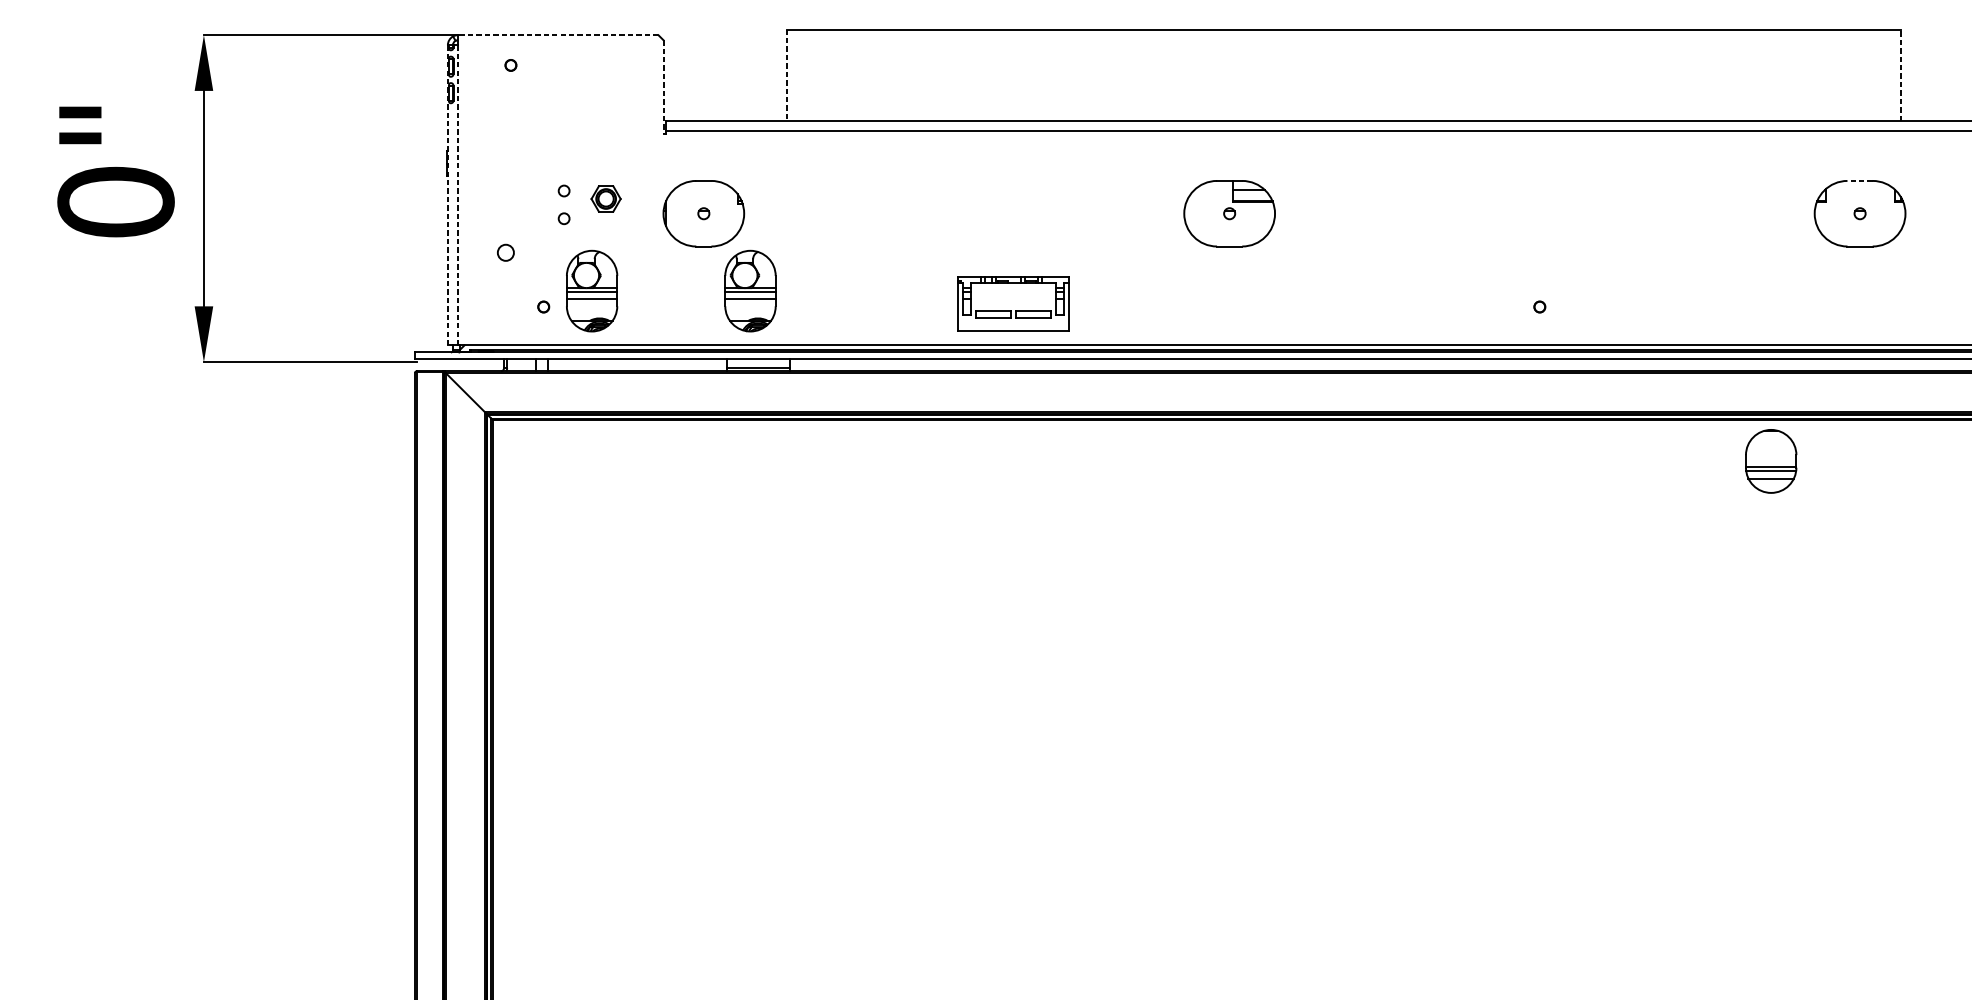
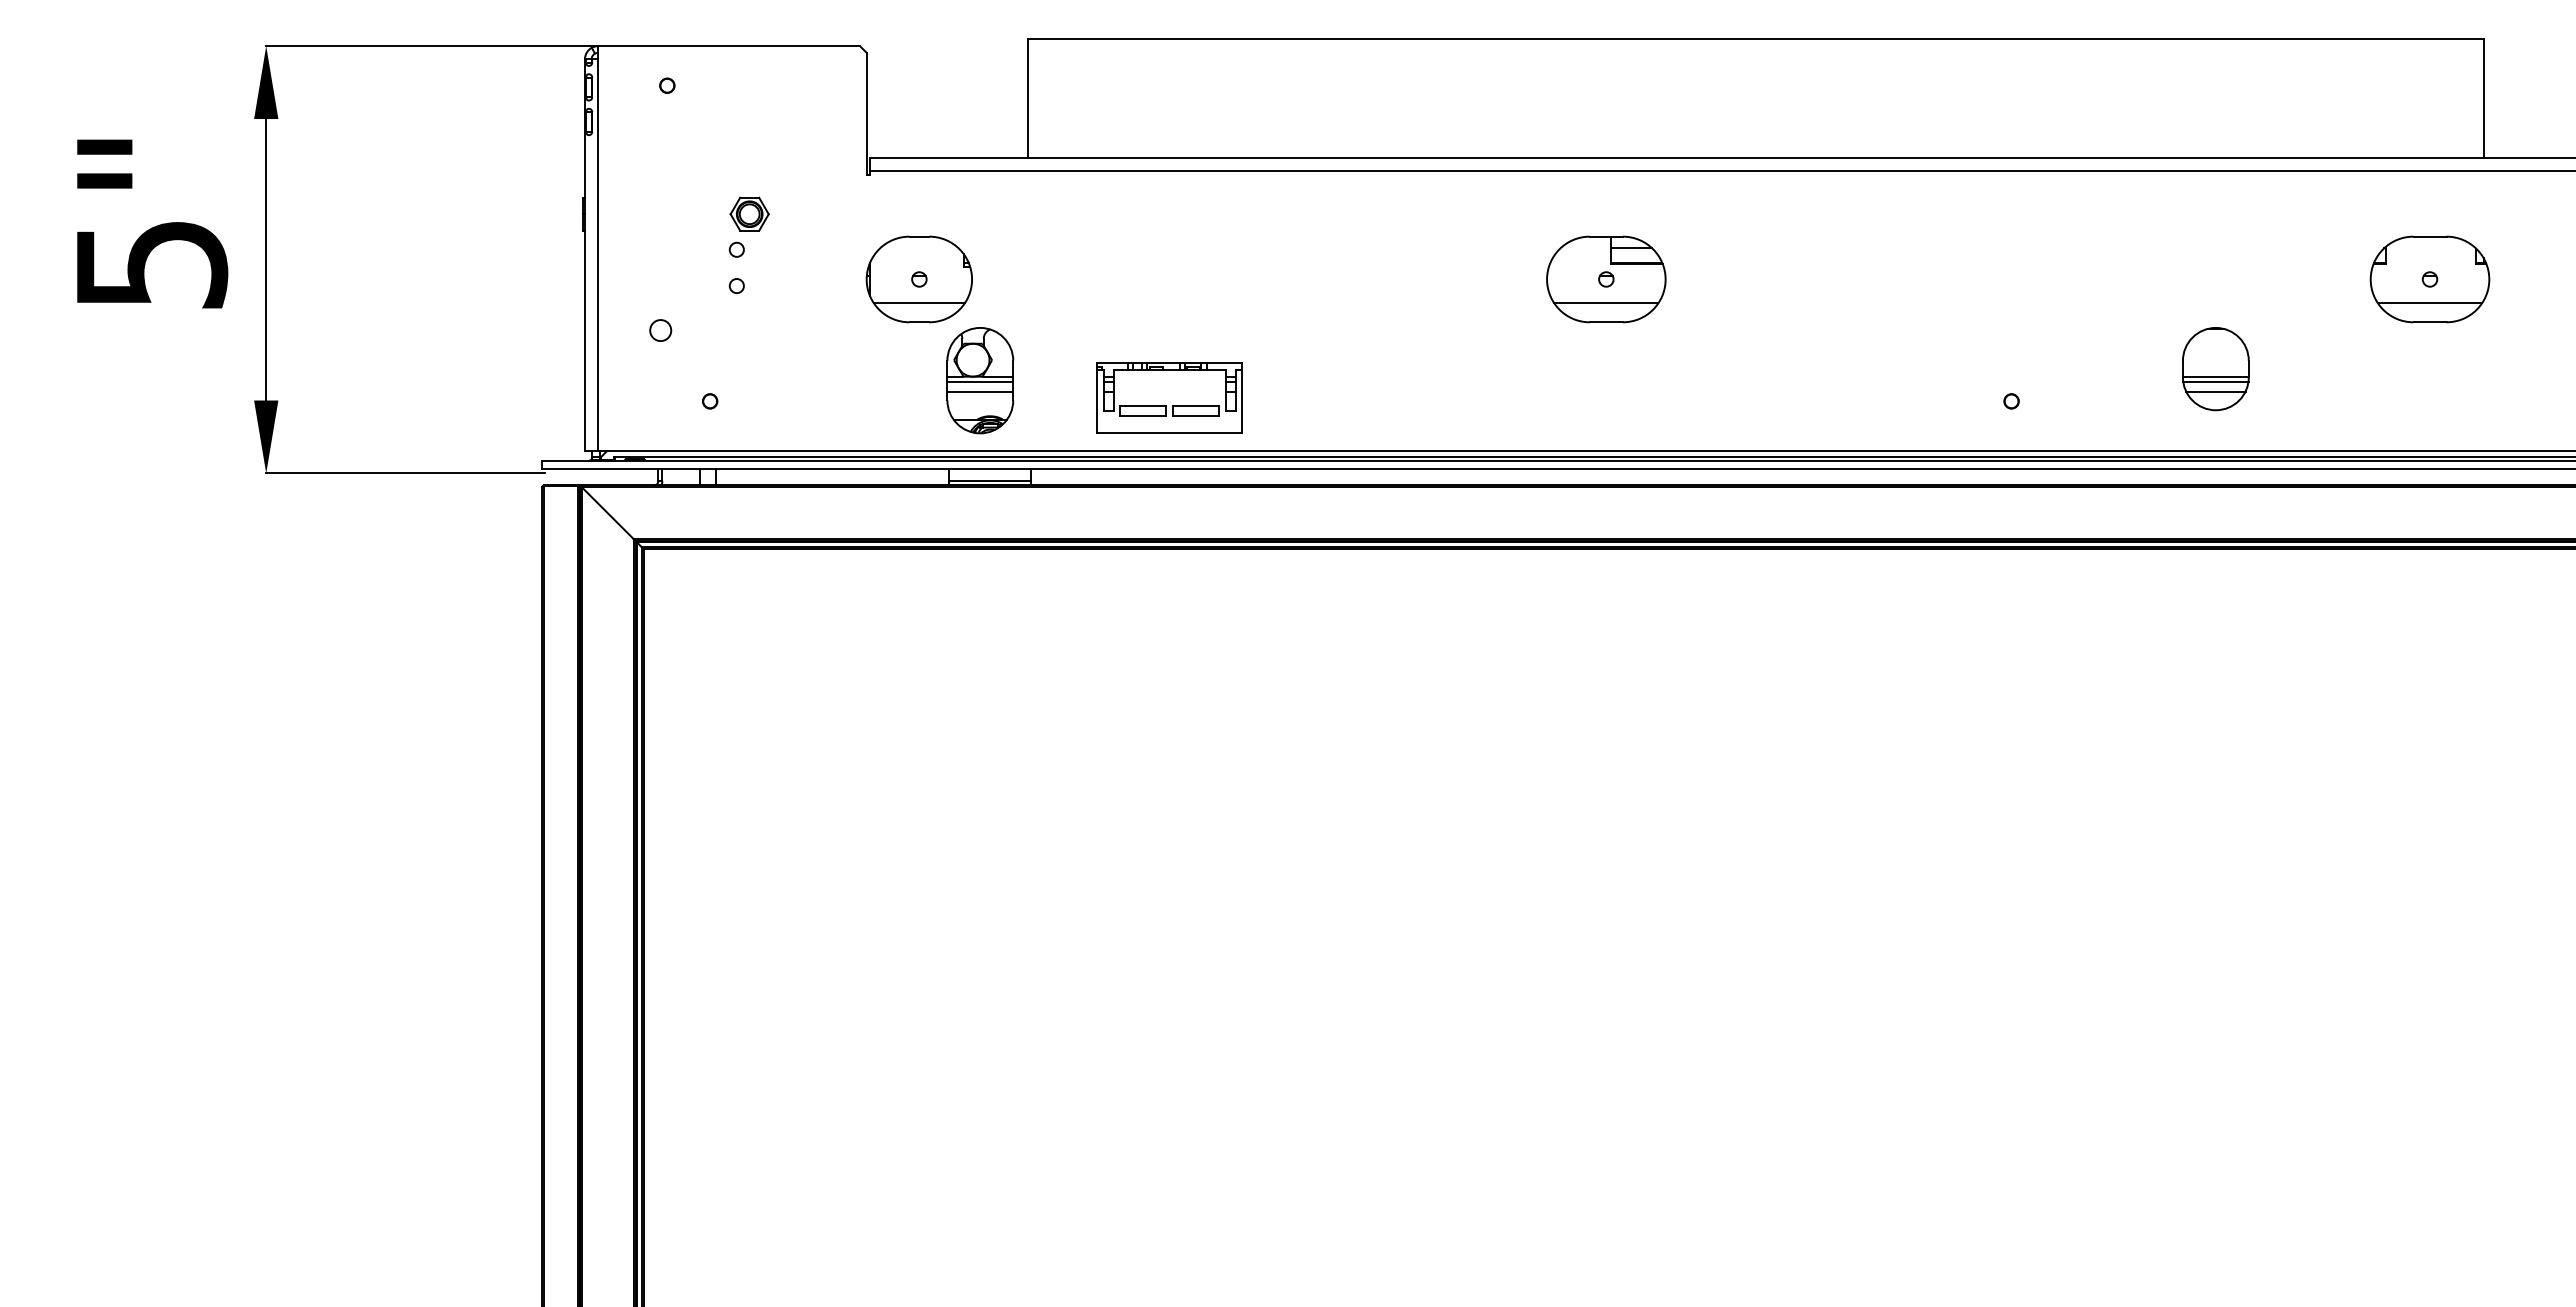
line: (558, 35) -> (729, 46), dashed -> solid
line: (786, 75) -> (1027, 98), dashed -> solid
line: (1901, 75) -> (2483, 98), dashed -> solid
line: (663, 86) -> (866, 113), dashed -> solid
line: (1859, 180) -> (2429, 236), dashed -> solid
line: (447, 195) -> (584, 255), dashed -> solid
line: (458, 195) -> (598, 255), dashed -> solid
part: (605, 198) -> (749, 213), moved
text: (116, 202) -> (151, 264), 0" -> 5"
line: (703, 232) -> (918, 303), added
line: (1229, 232) -> (1606, 303), added
line: (1859, 232) -> (2429, 303), added
part: (592, 291) -> (773, 380), removed
part: (1013, 304) -> (1169, 397), moved
part: (1770, 461) -> (2215, 369), moved

